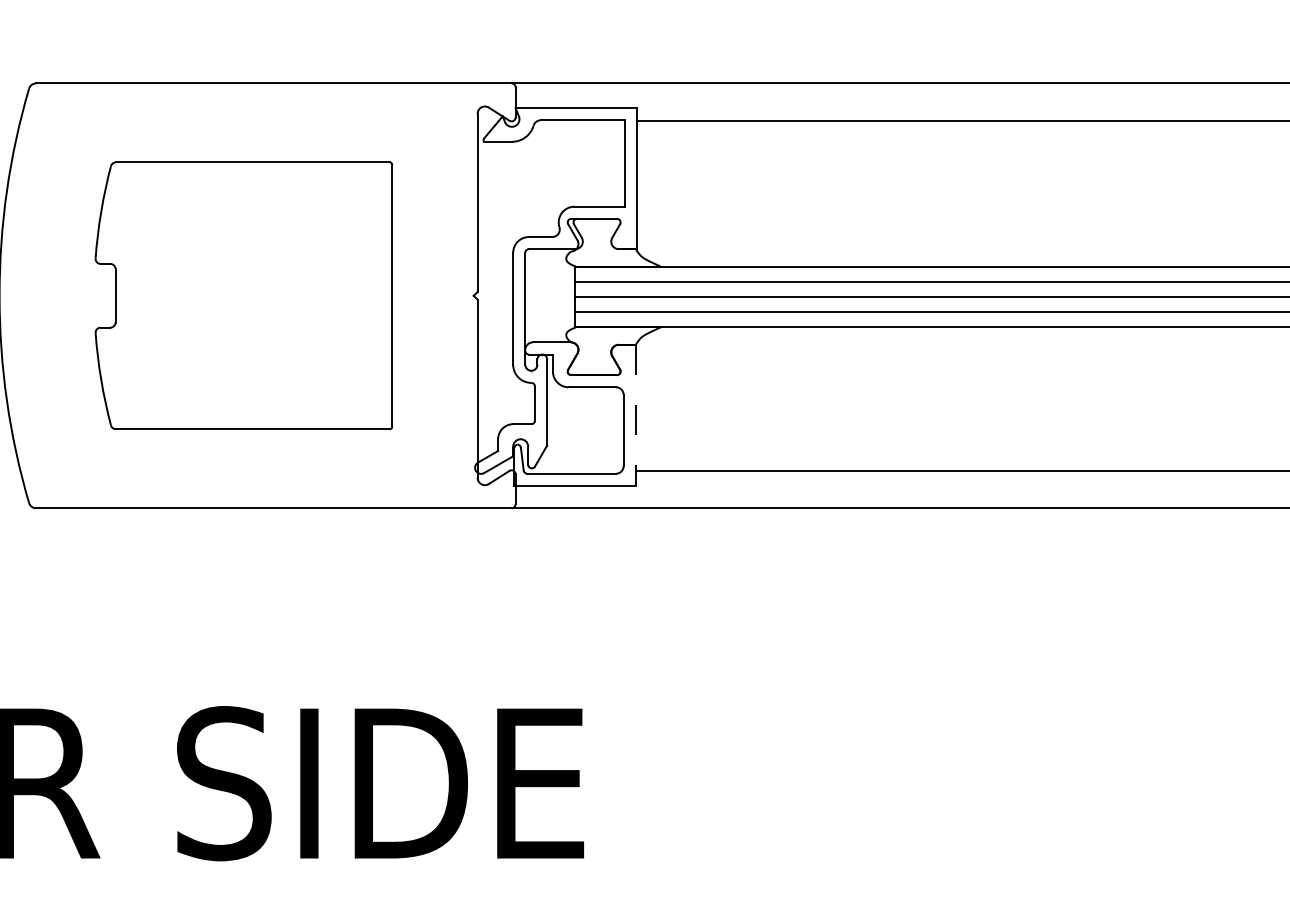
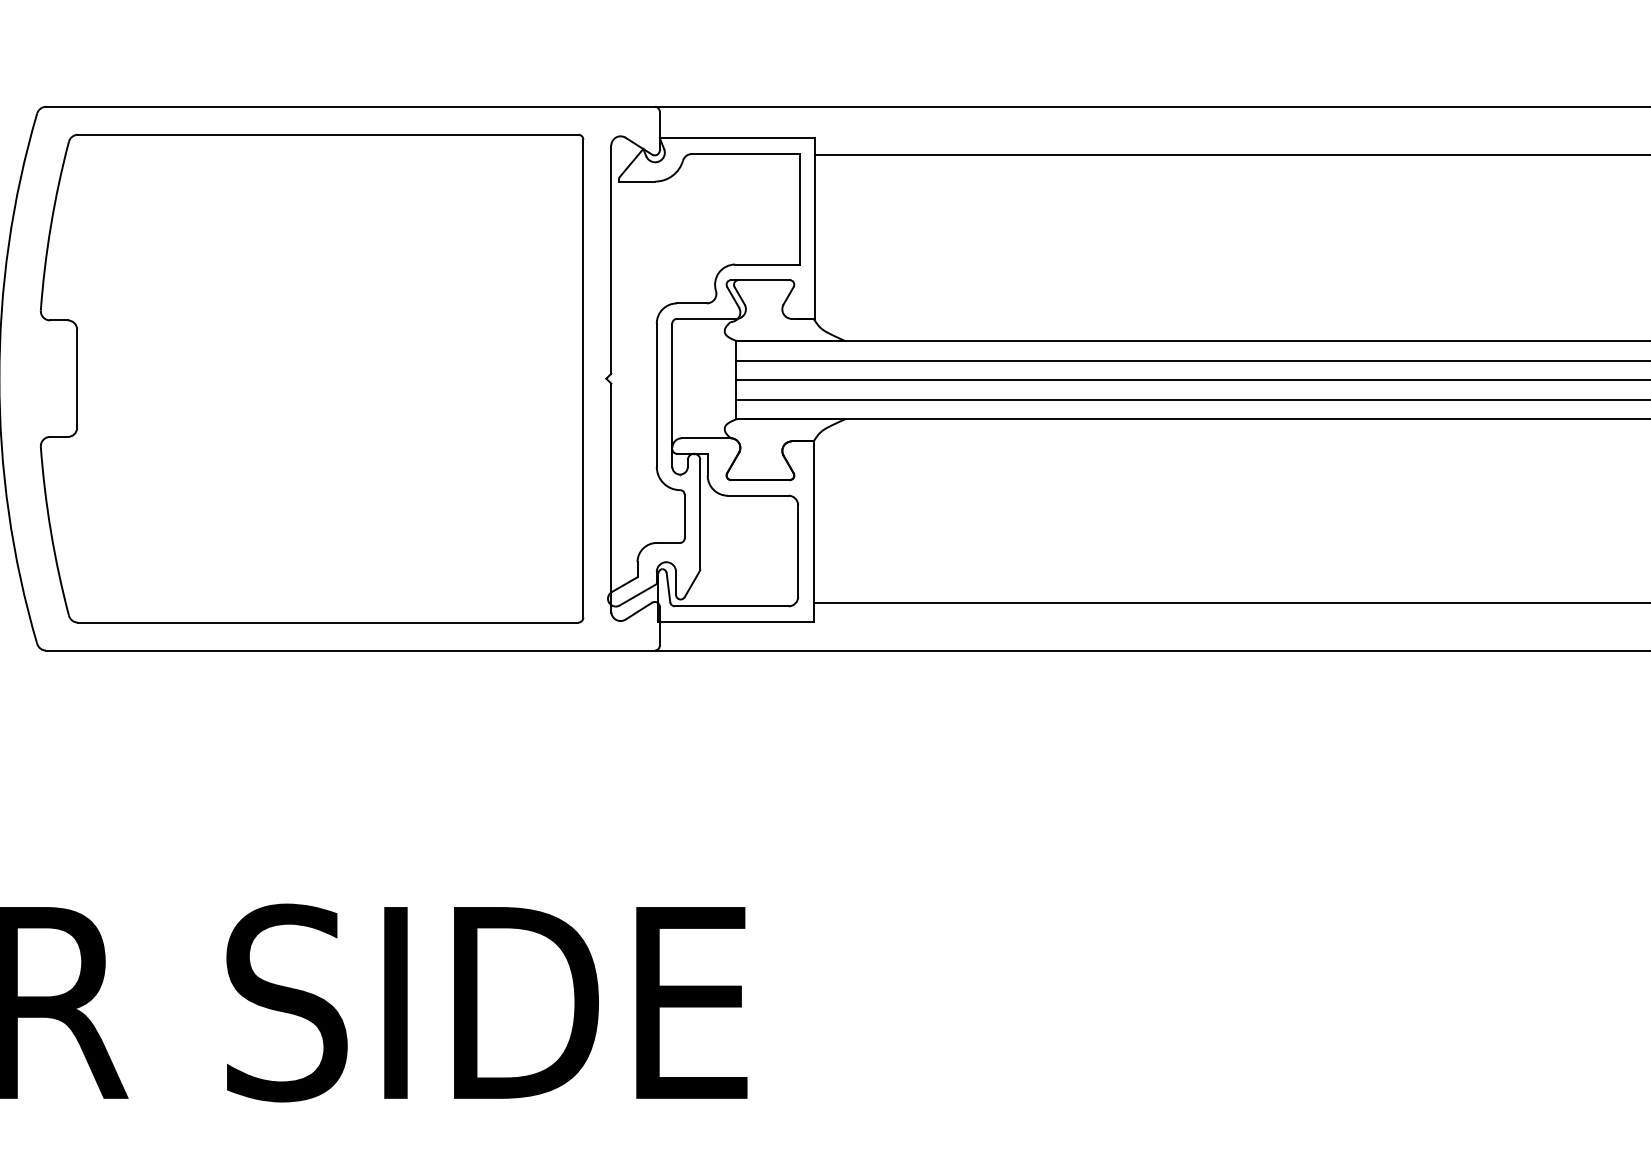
part: (244, 295) -> (312, 378), size x1.43
line: (635, 416) -> (813, 532), dashed -> solid

